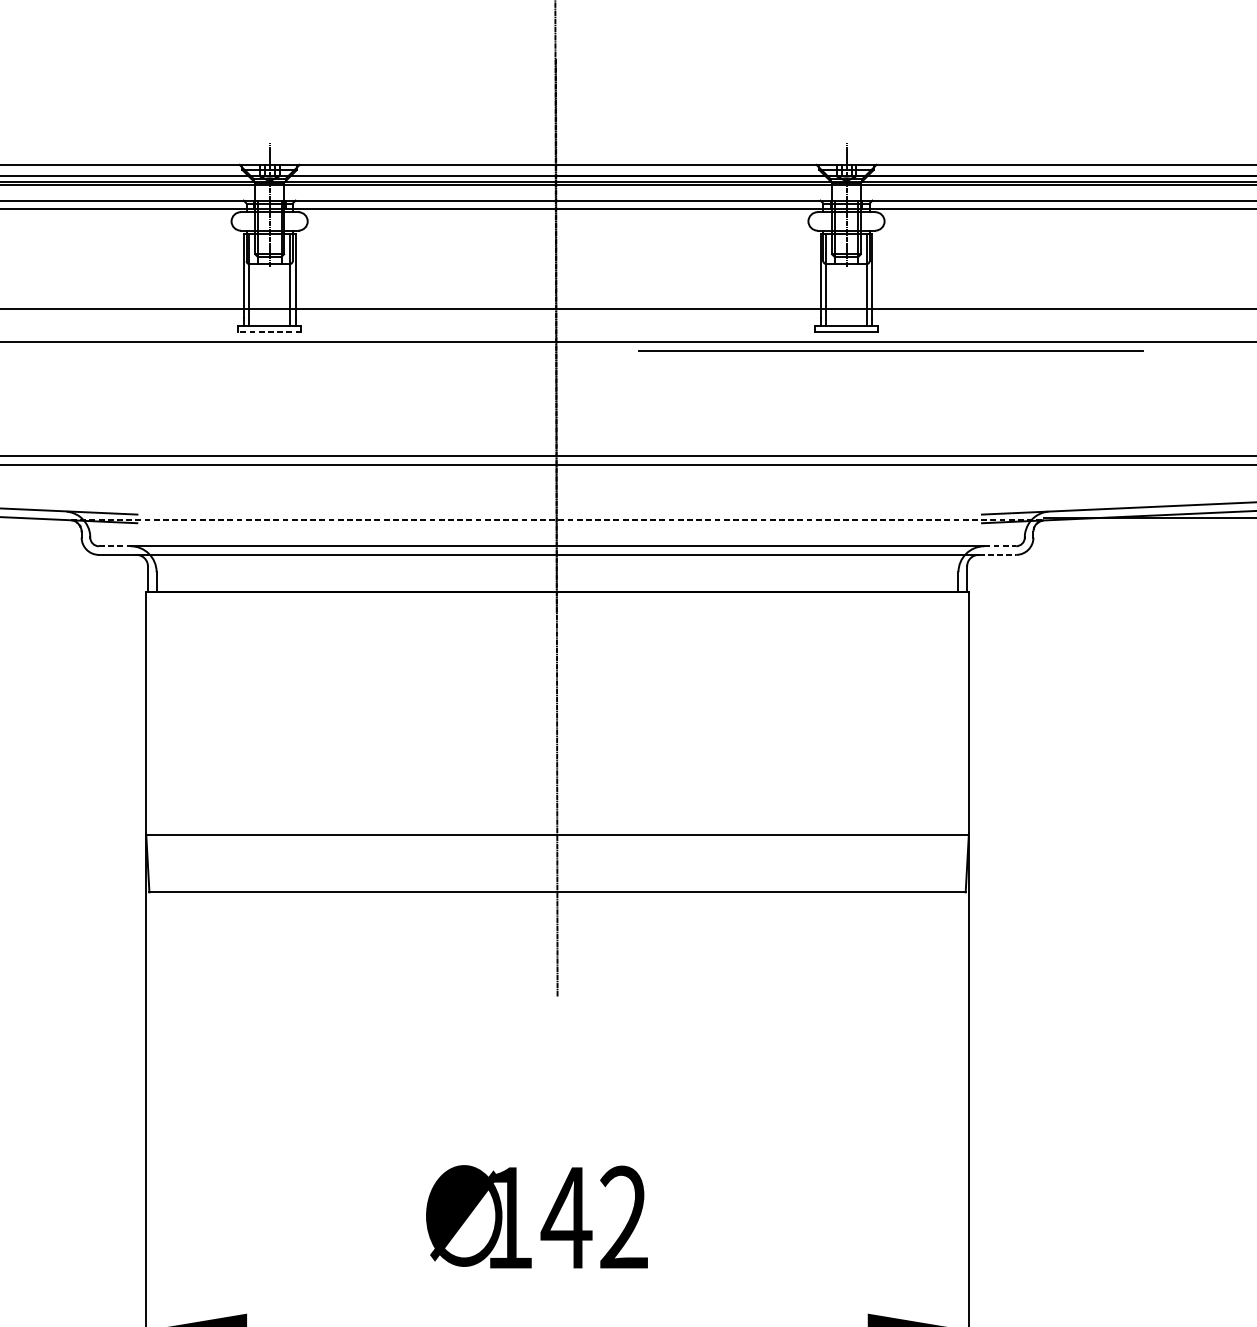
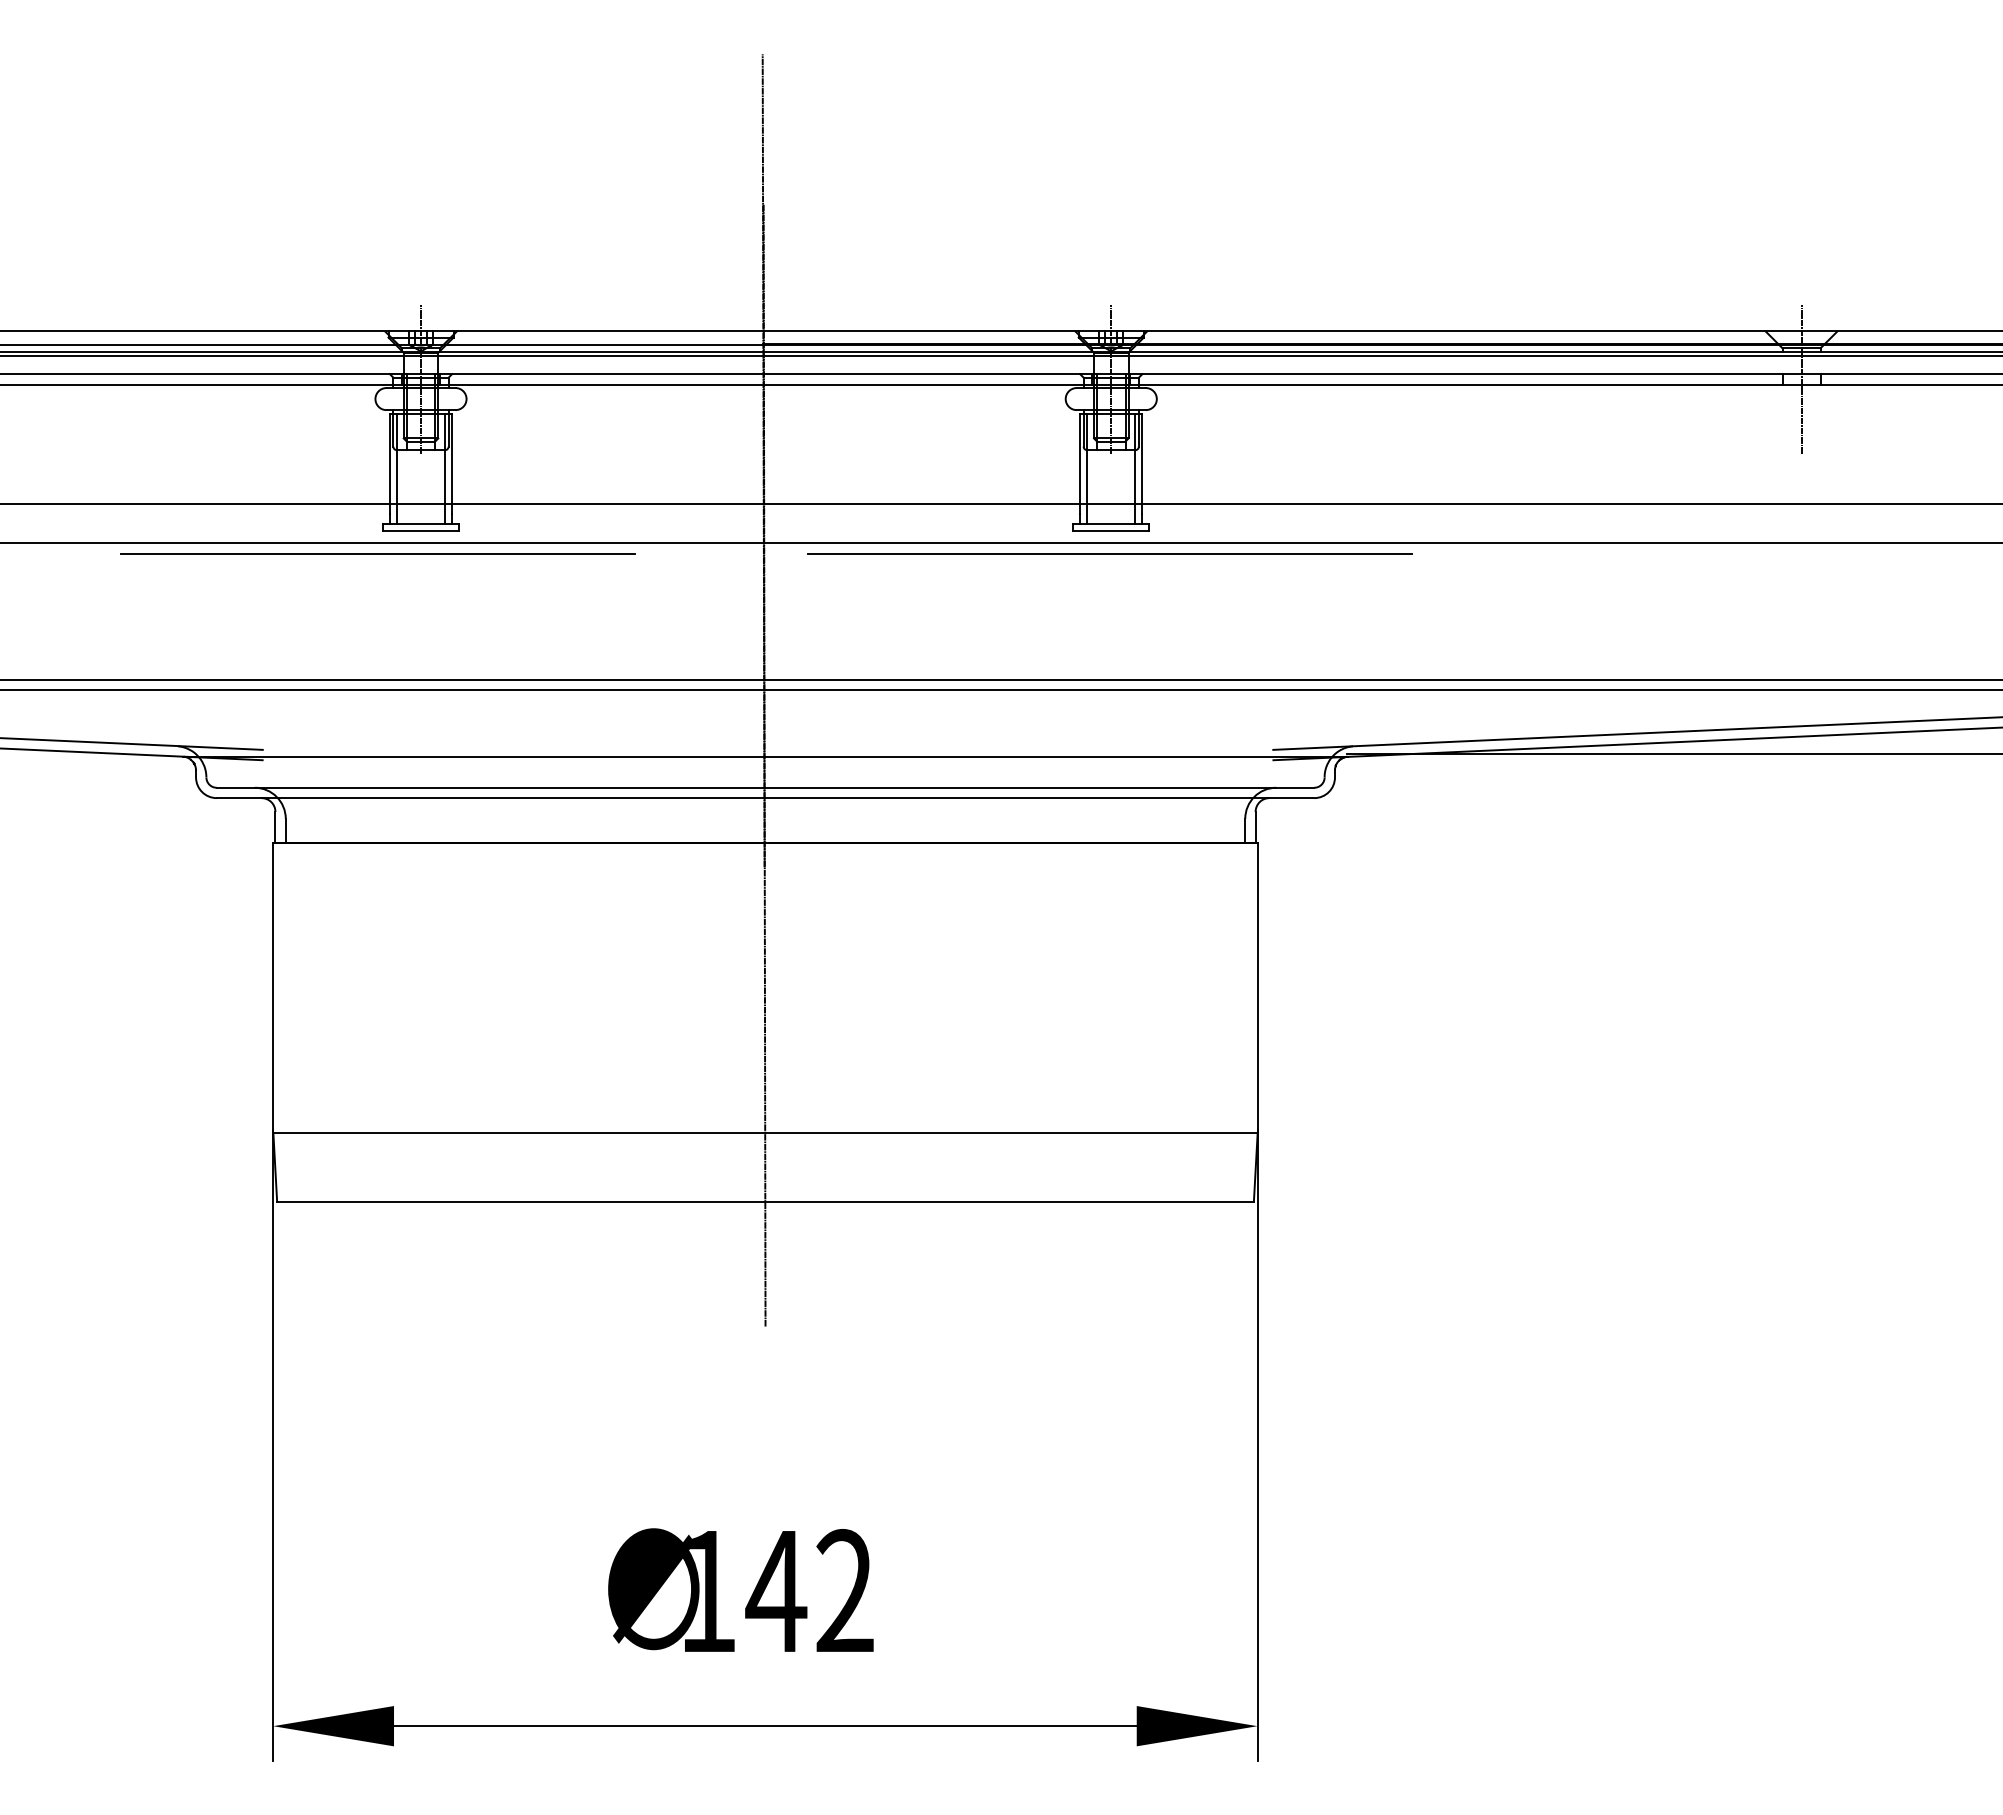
line: (270, 331) -> (421, 530), dashed -> solid
line: (233, 350) -> (377, 553), added
line: (890, 350) -> (1109, 553), moved
line: (557, 520) -> (765, 756), dashed -> solid
line: (114, 546) -> (235, 787), dashed -> solid
line: (1000, 546) -> (1295, 787), dashed -> solid
line: (997, 555) -> (1292, 798), dashed -> solid

